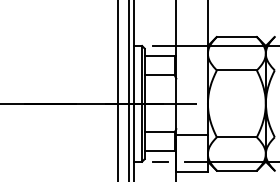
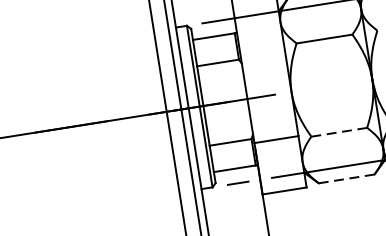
line: (236, 137) -> (338, 132), solid -> dashed
line: (236, 170) -> (346, 178), solid -> dashed

